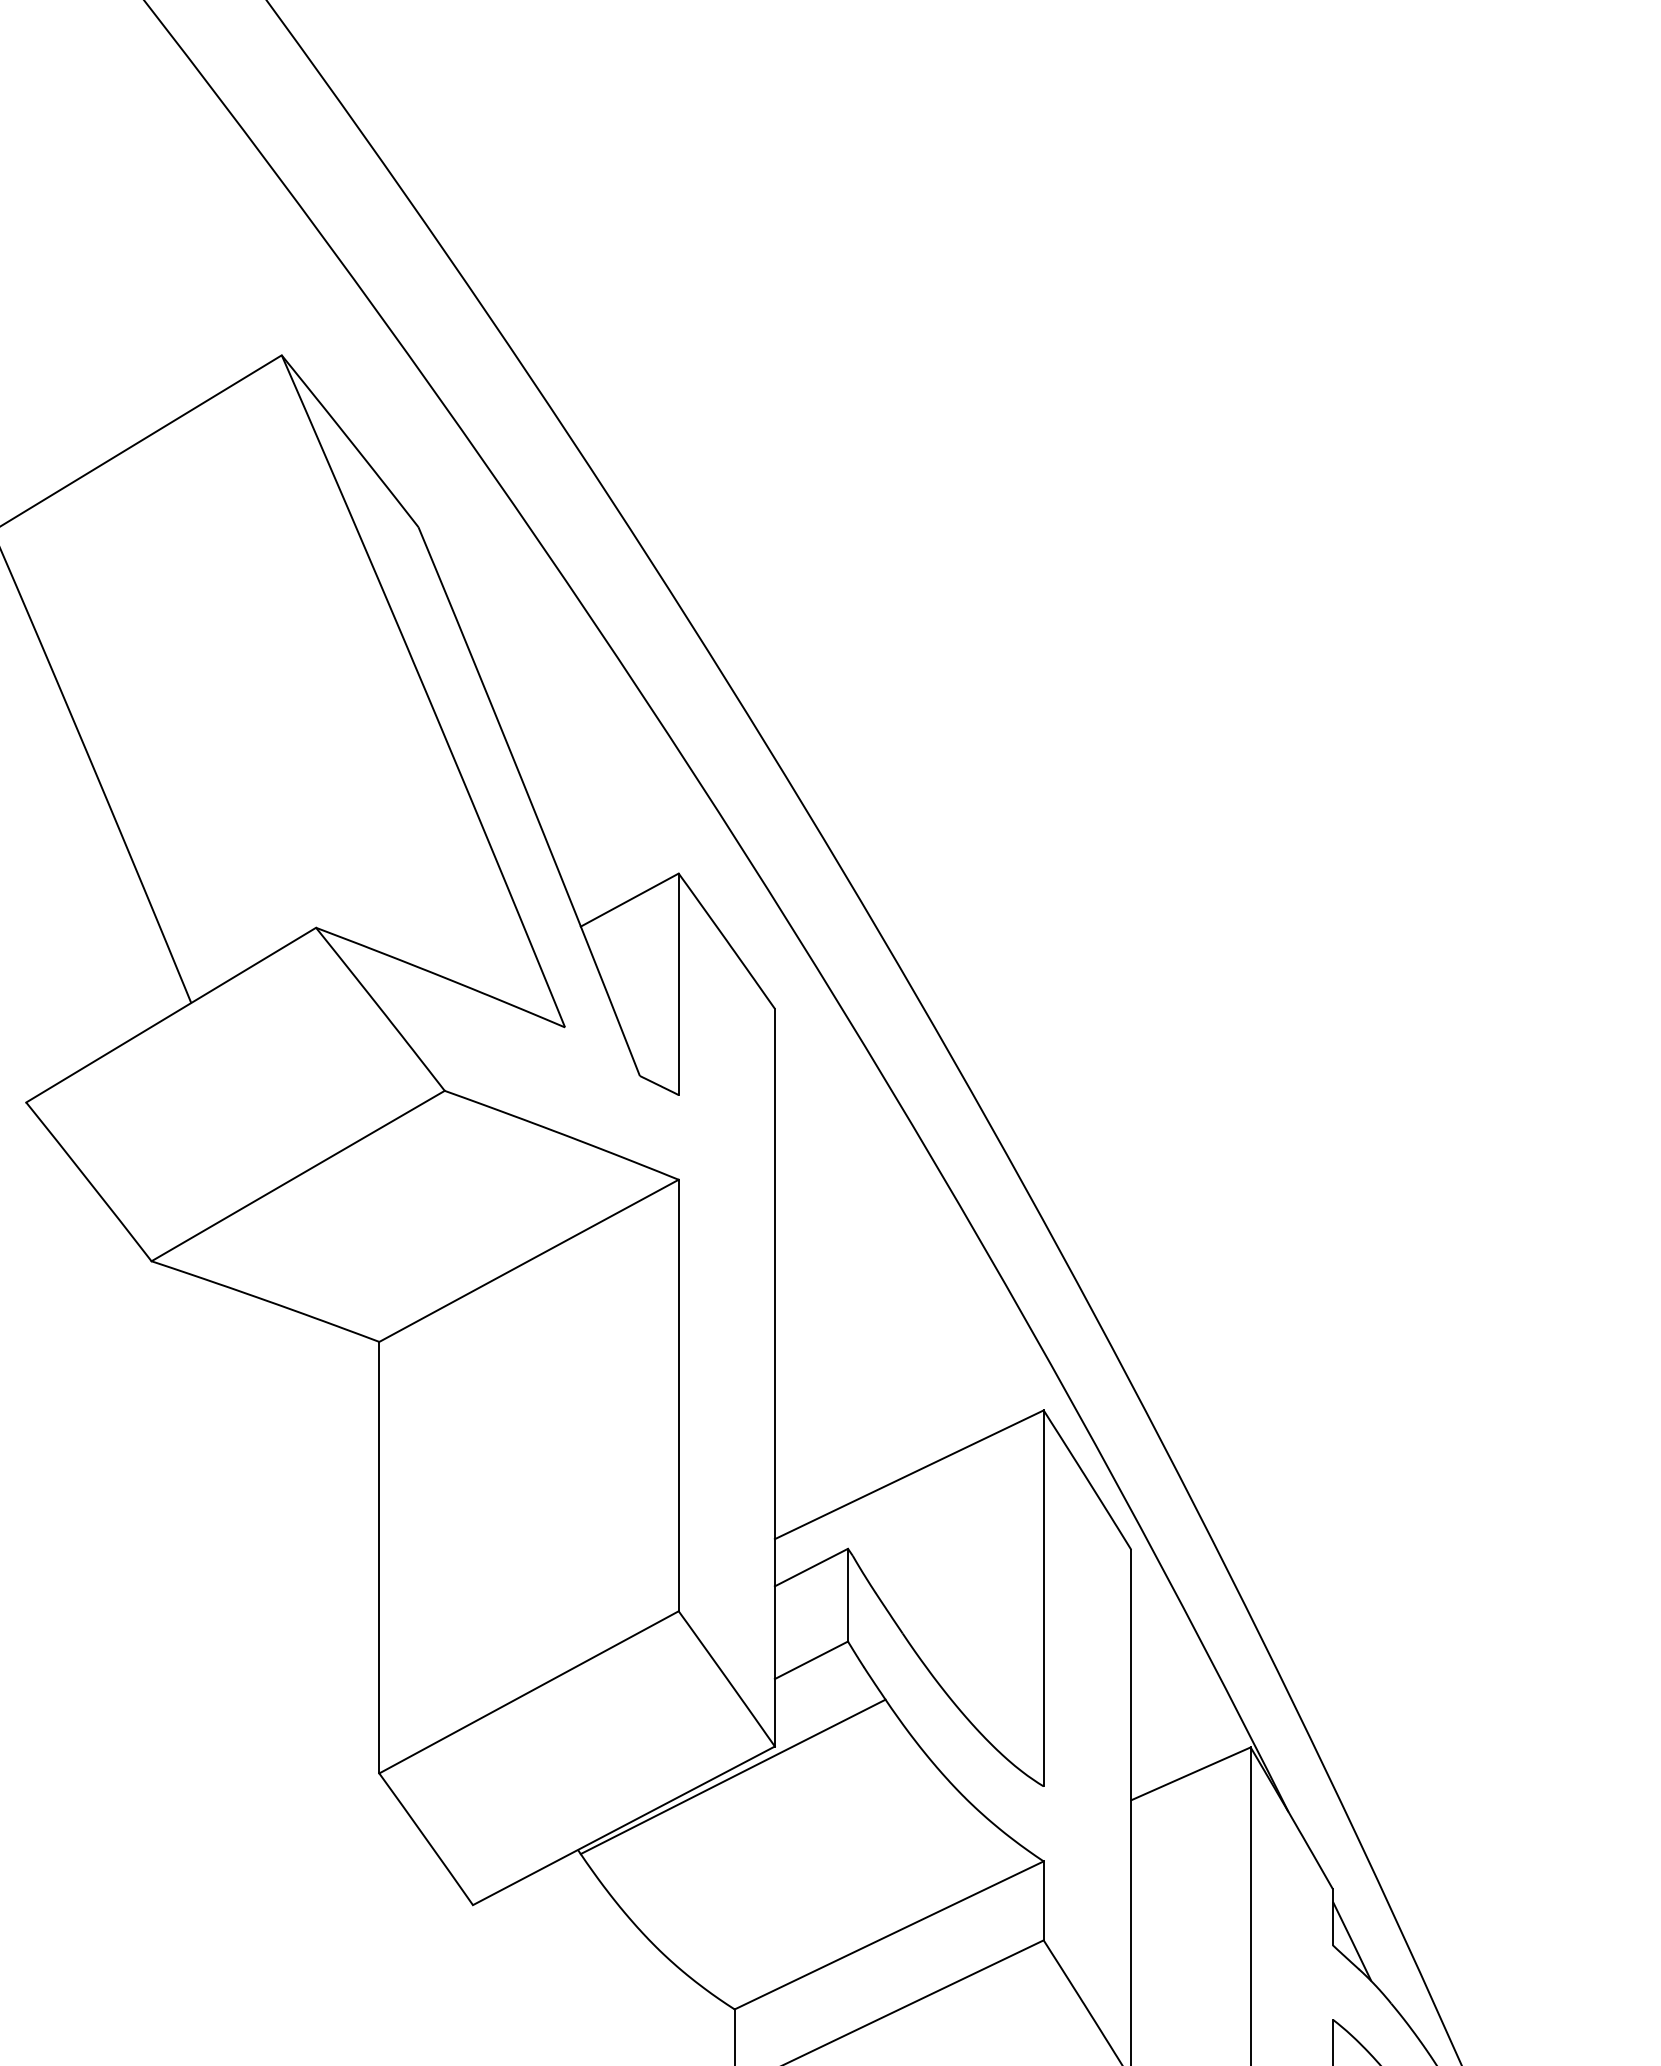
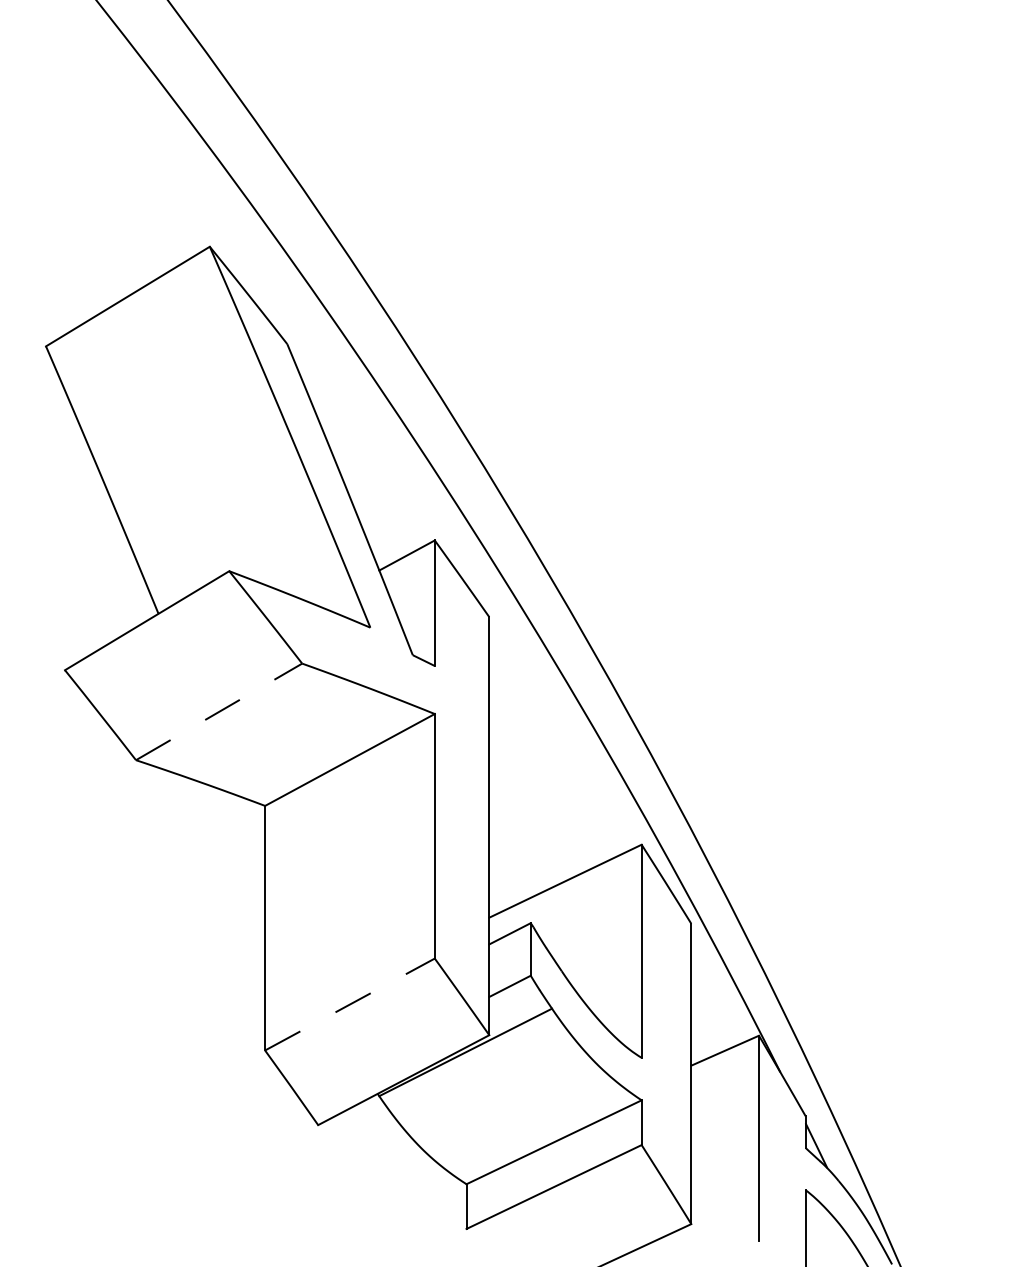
line: (298, 1175) -> (219, 711), solid -> dashed
line: (529, 1692) -> (350, 1004), solid -> dashed

